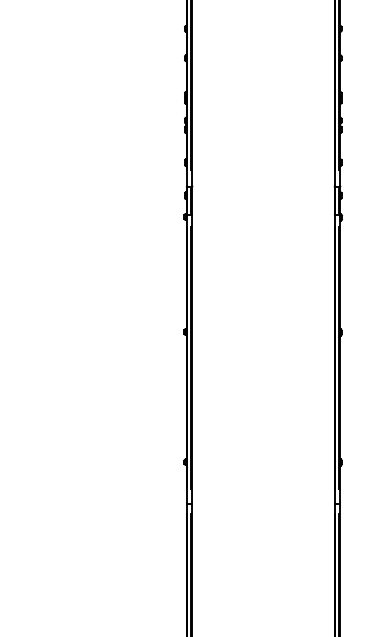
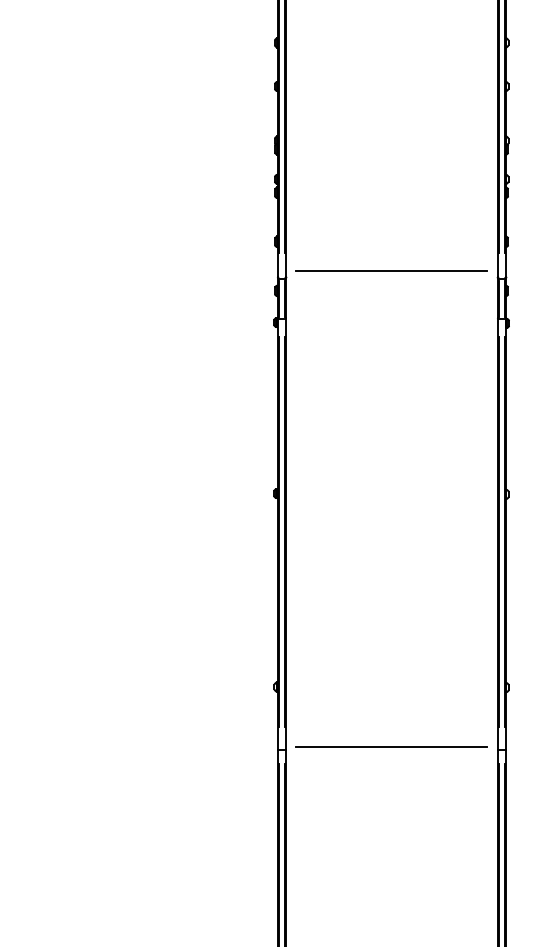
line: (263, 182) -> (391, 271), added
line: (263, 502) -> (391, 747), added

